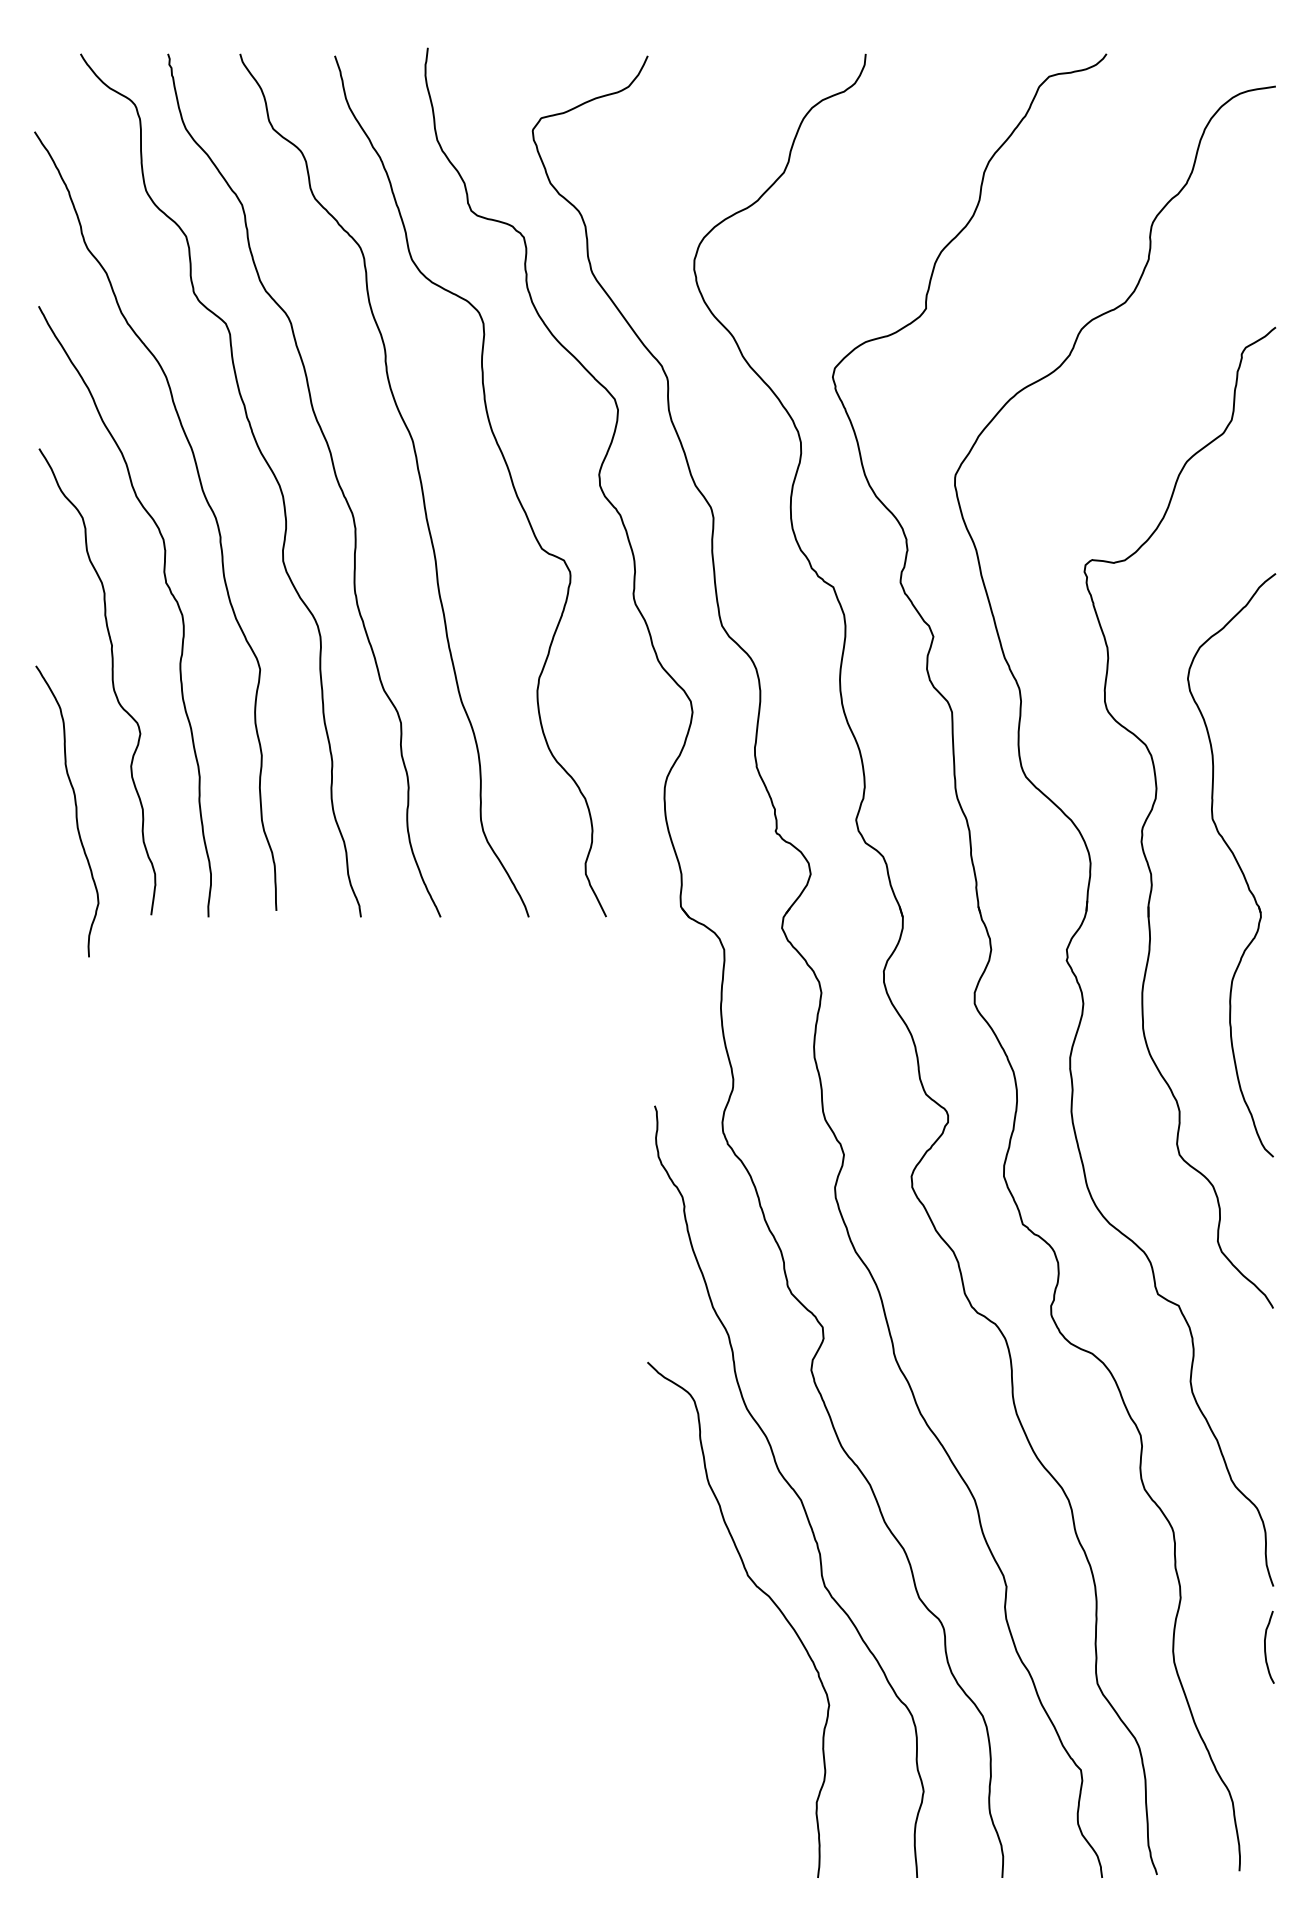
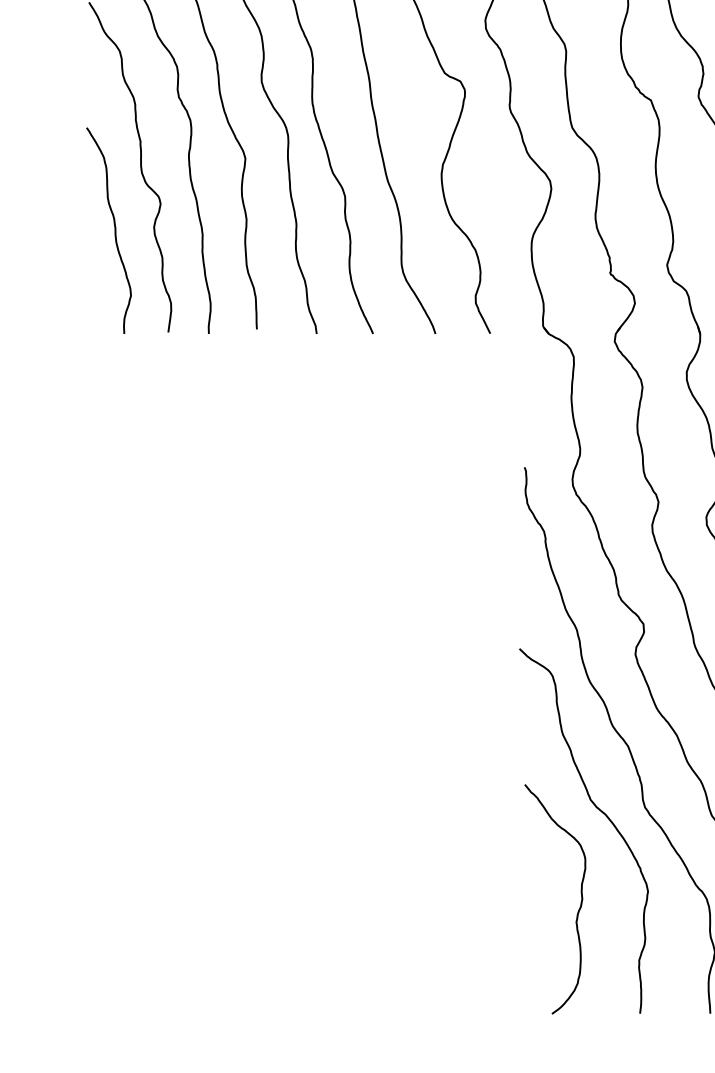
curve: (75, 811) -> (114, 230), moved
curve: (733, 1724) -> (580, 905), added

